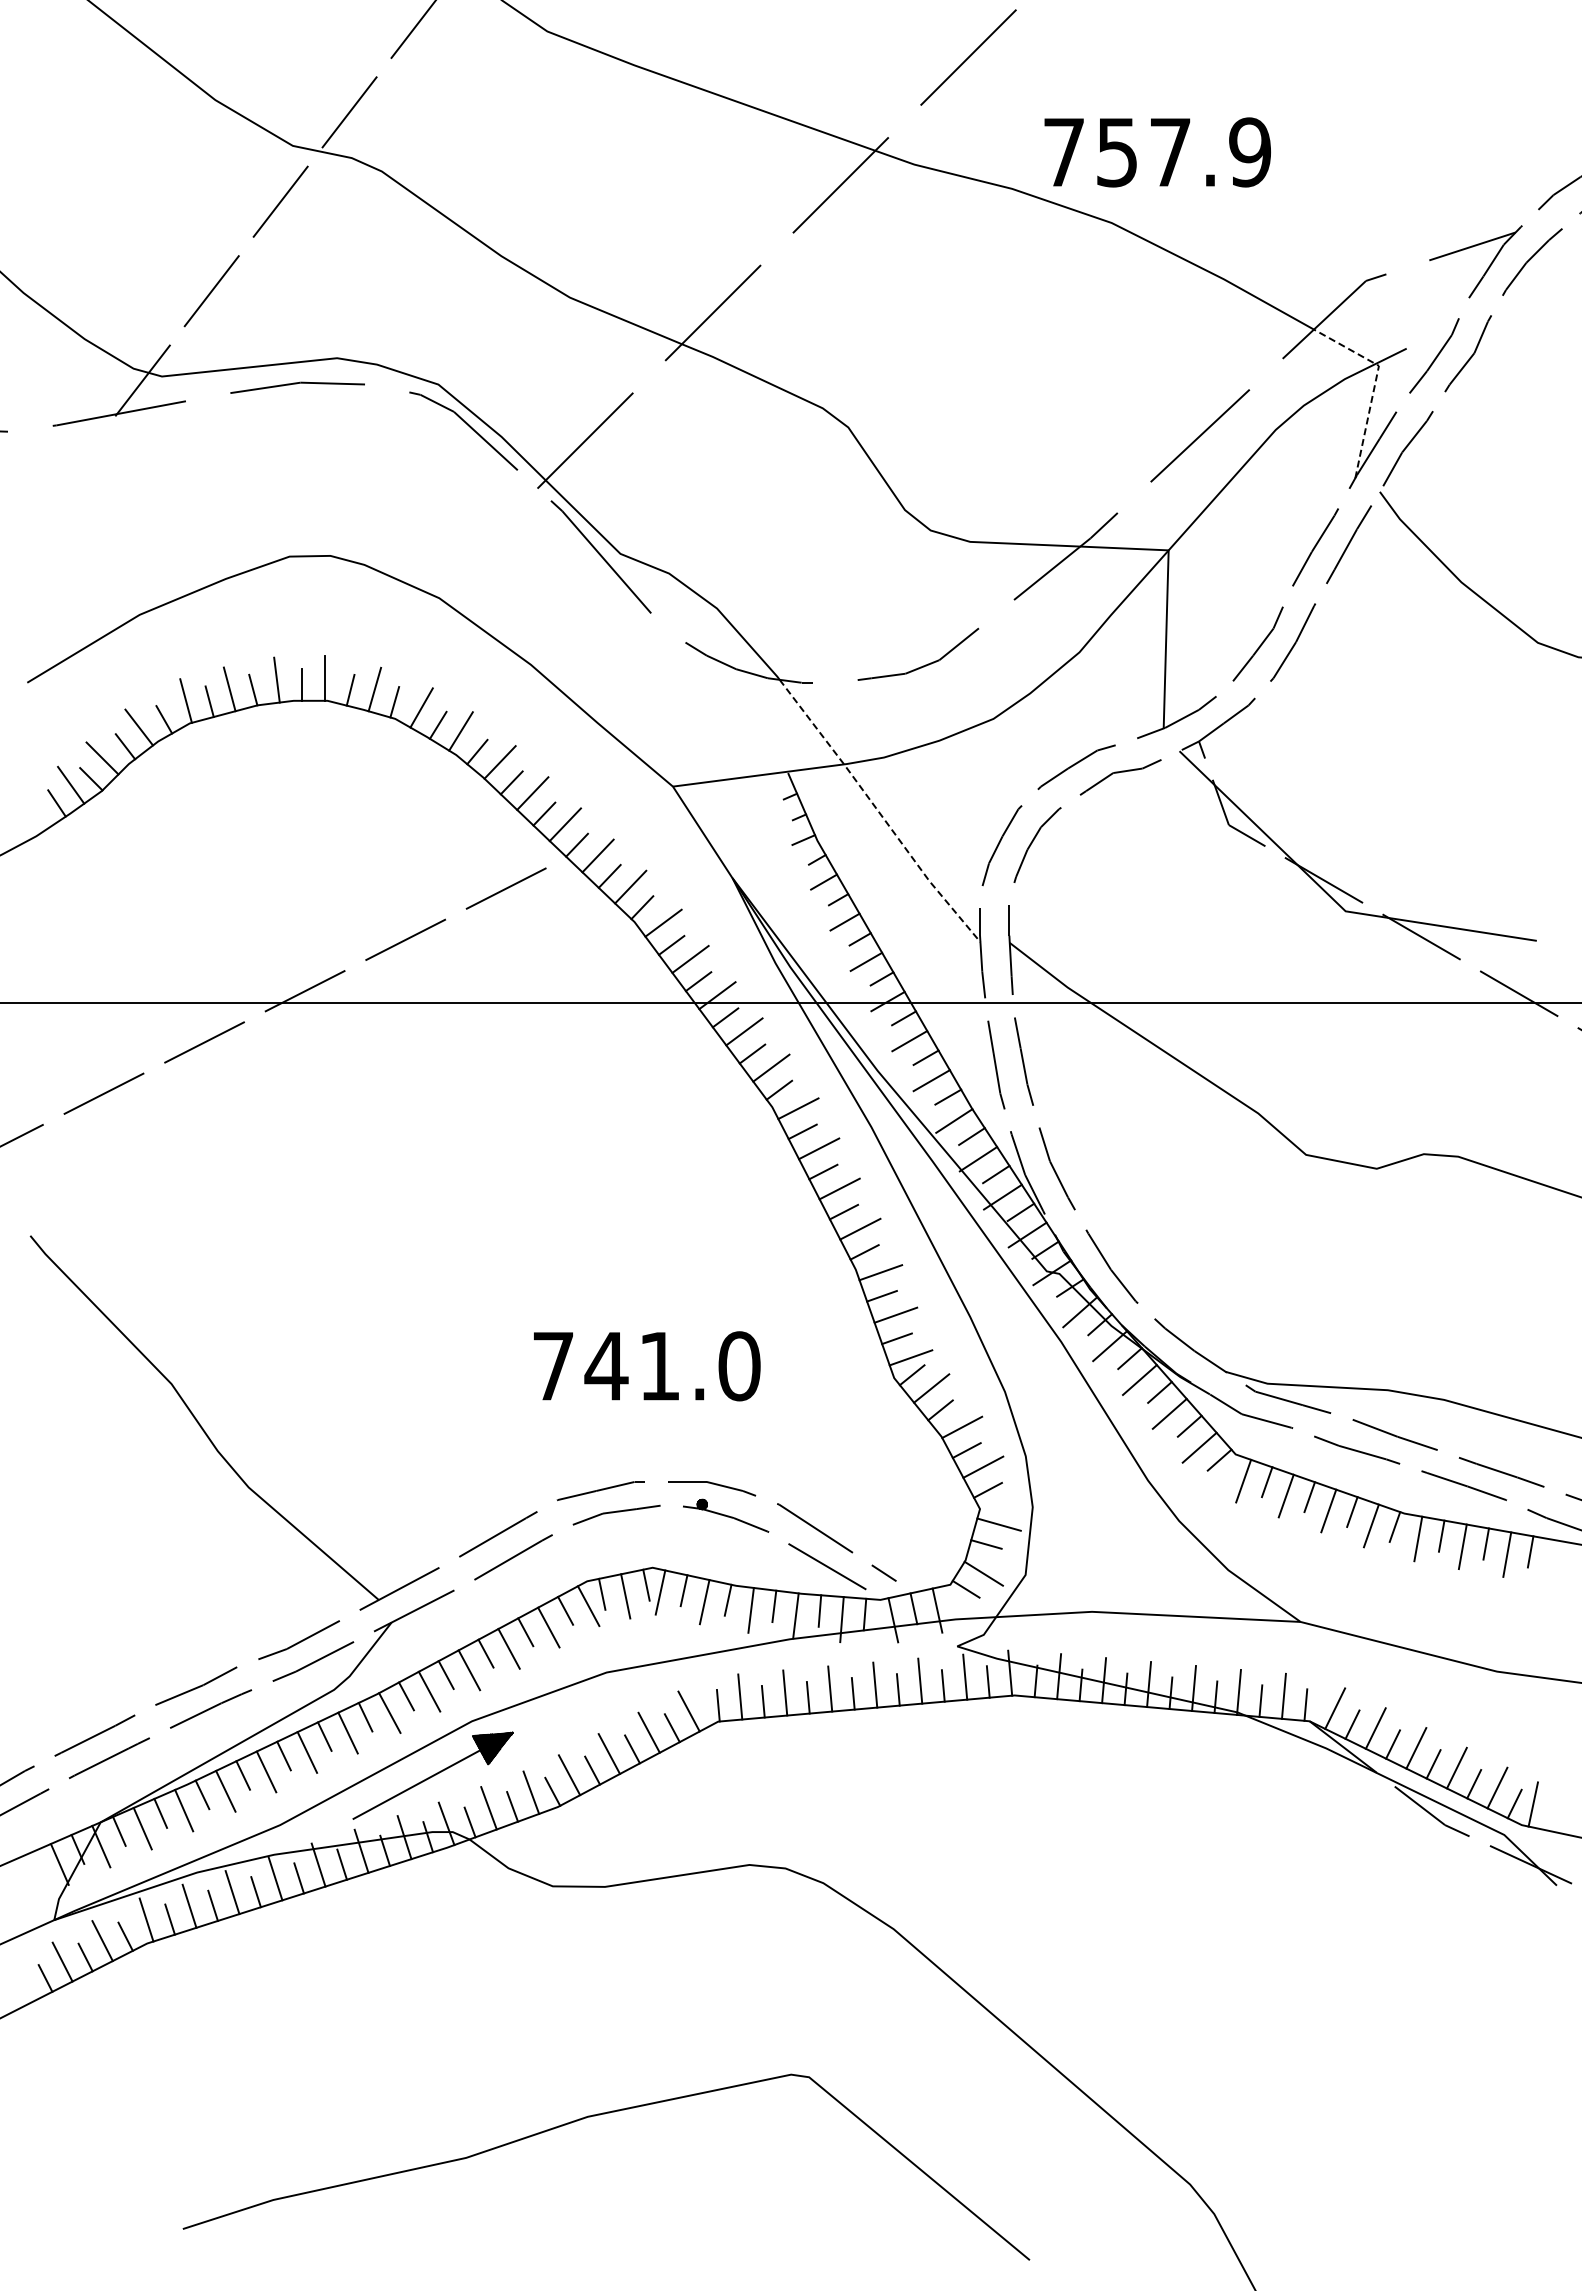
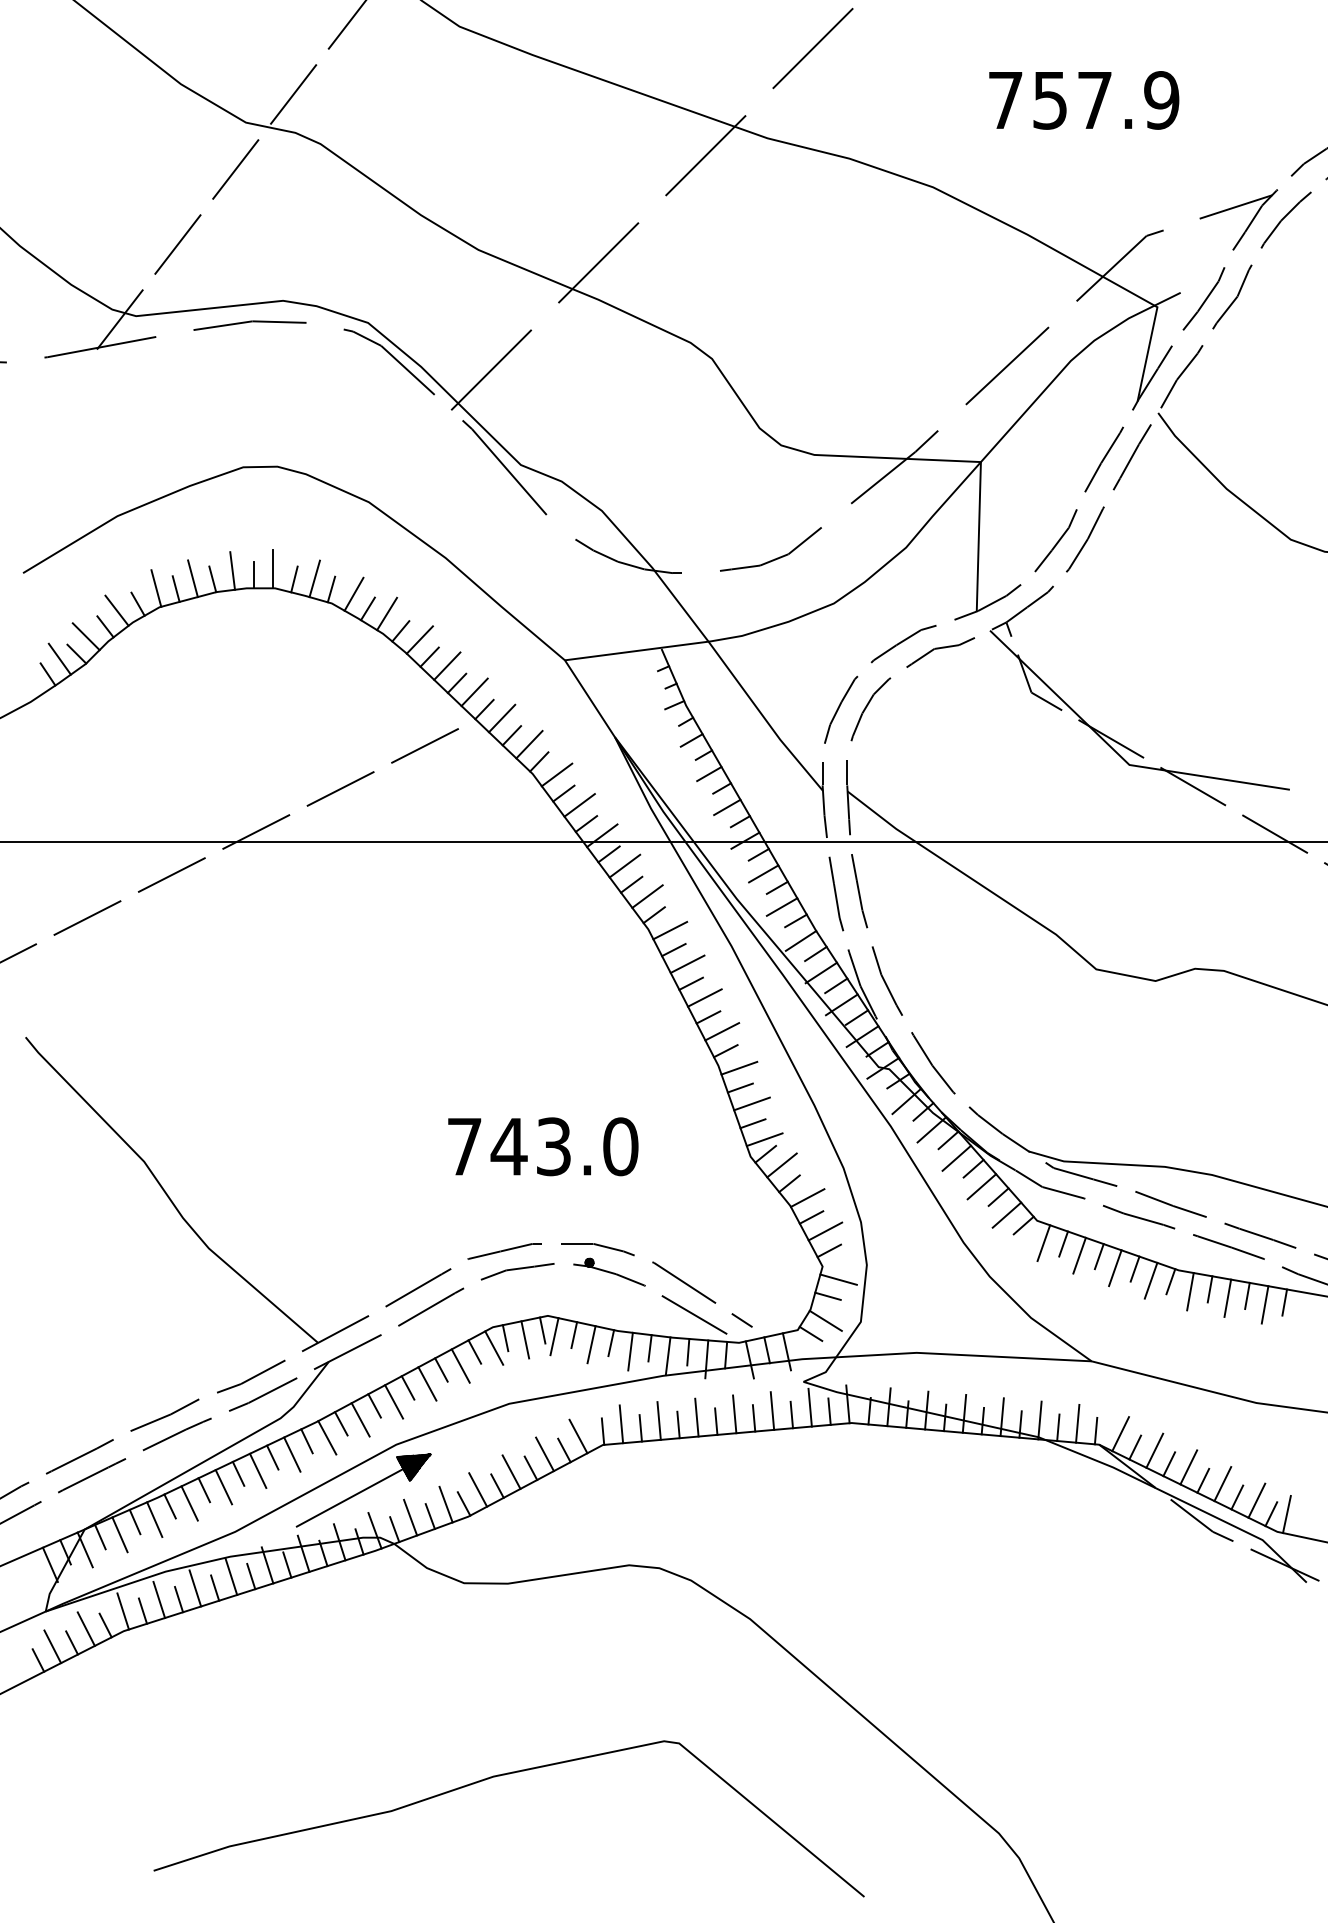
text: (1157, 152) -> (1084, 100), moved
line: (1375, 384) -> (1154, 322), dashed -> solid
line: (878, 811) -> (737, 681), dashed -> solid
text: (659, 1366) -> (553, 1146), 741.0 -> 743.0

